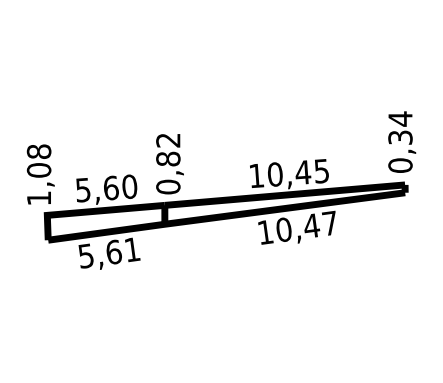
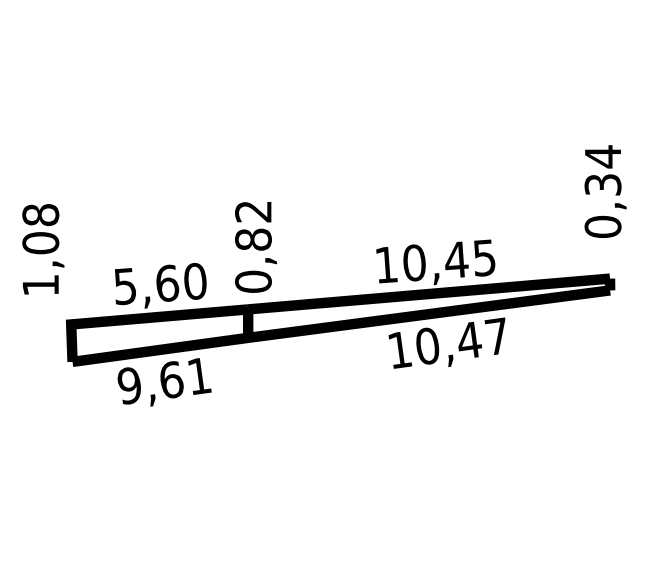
text: (402, 141) -> (606, 190), moved
text: (40, 174) -> (42, 249), moved
text: (85, 255) -> (128, 384), 5,61 -> 9,61

